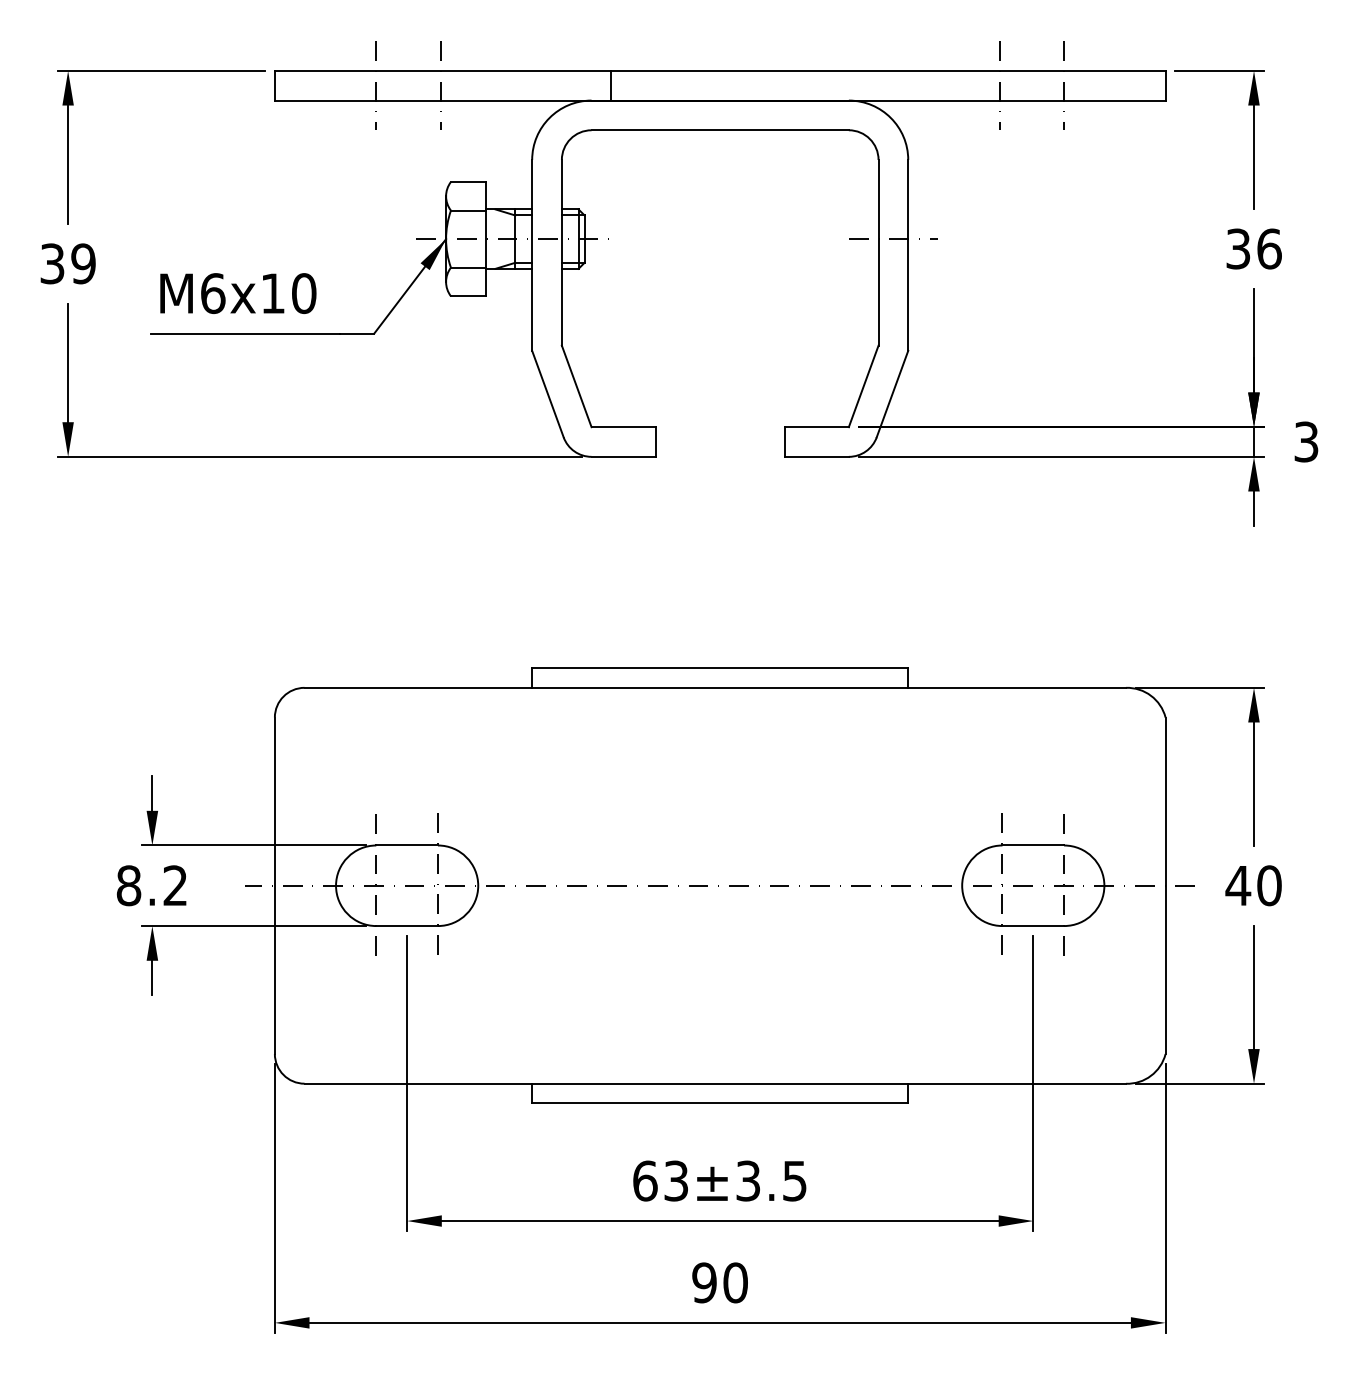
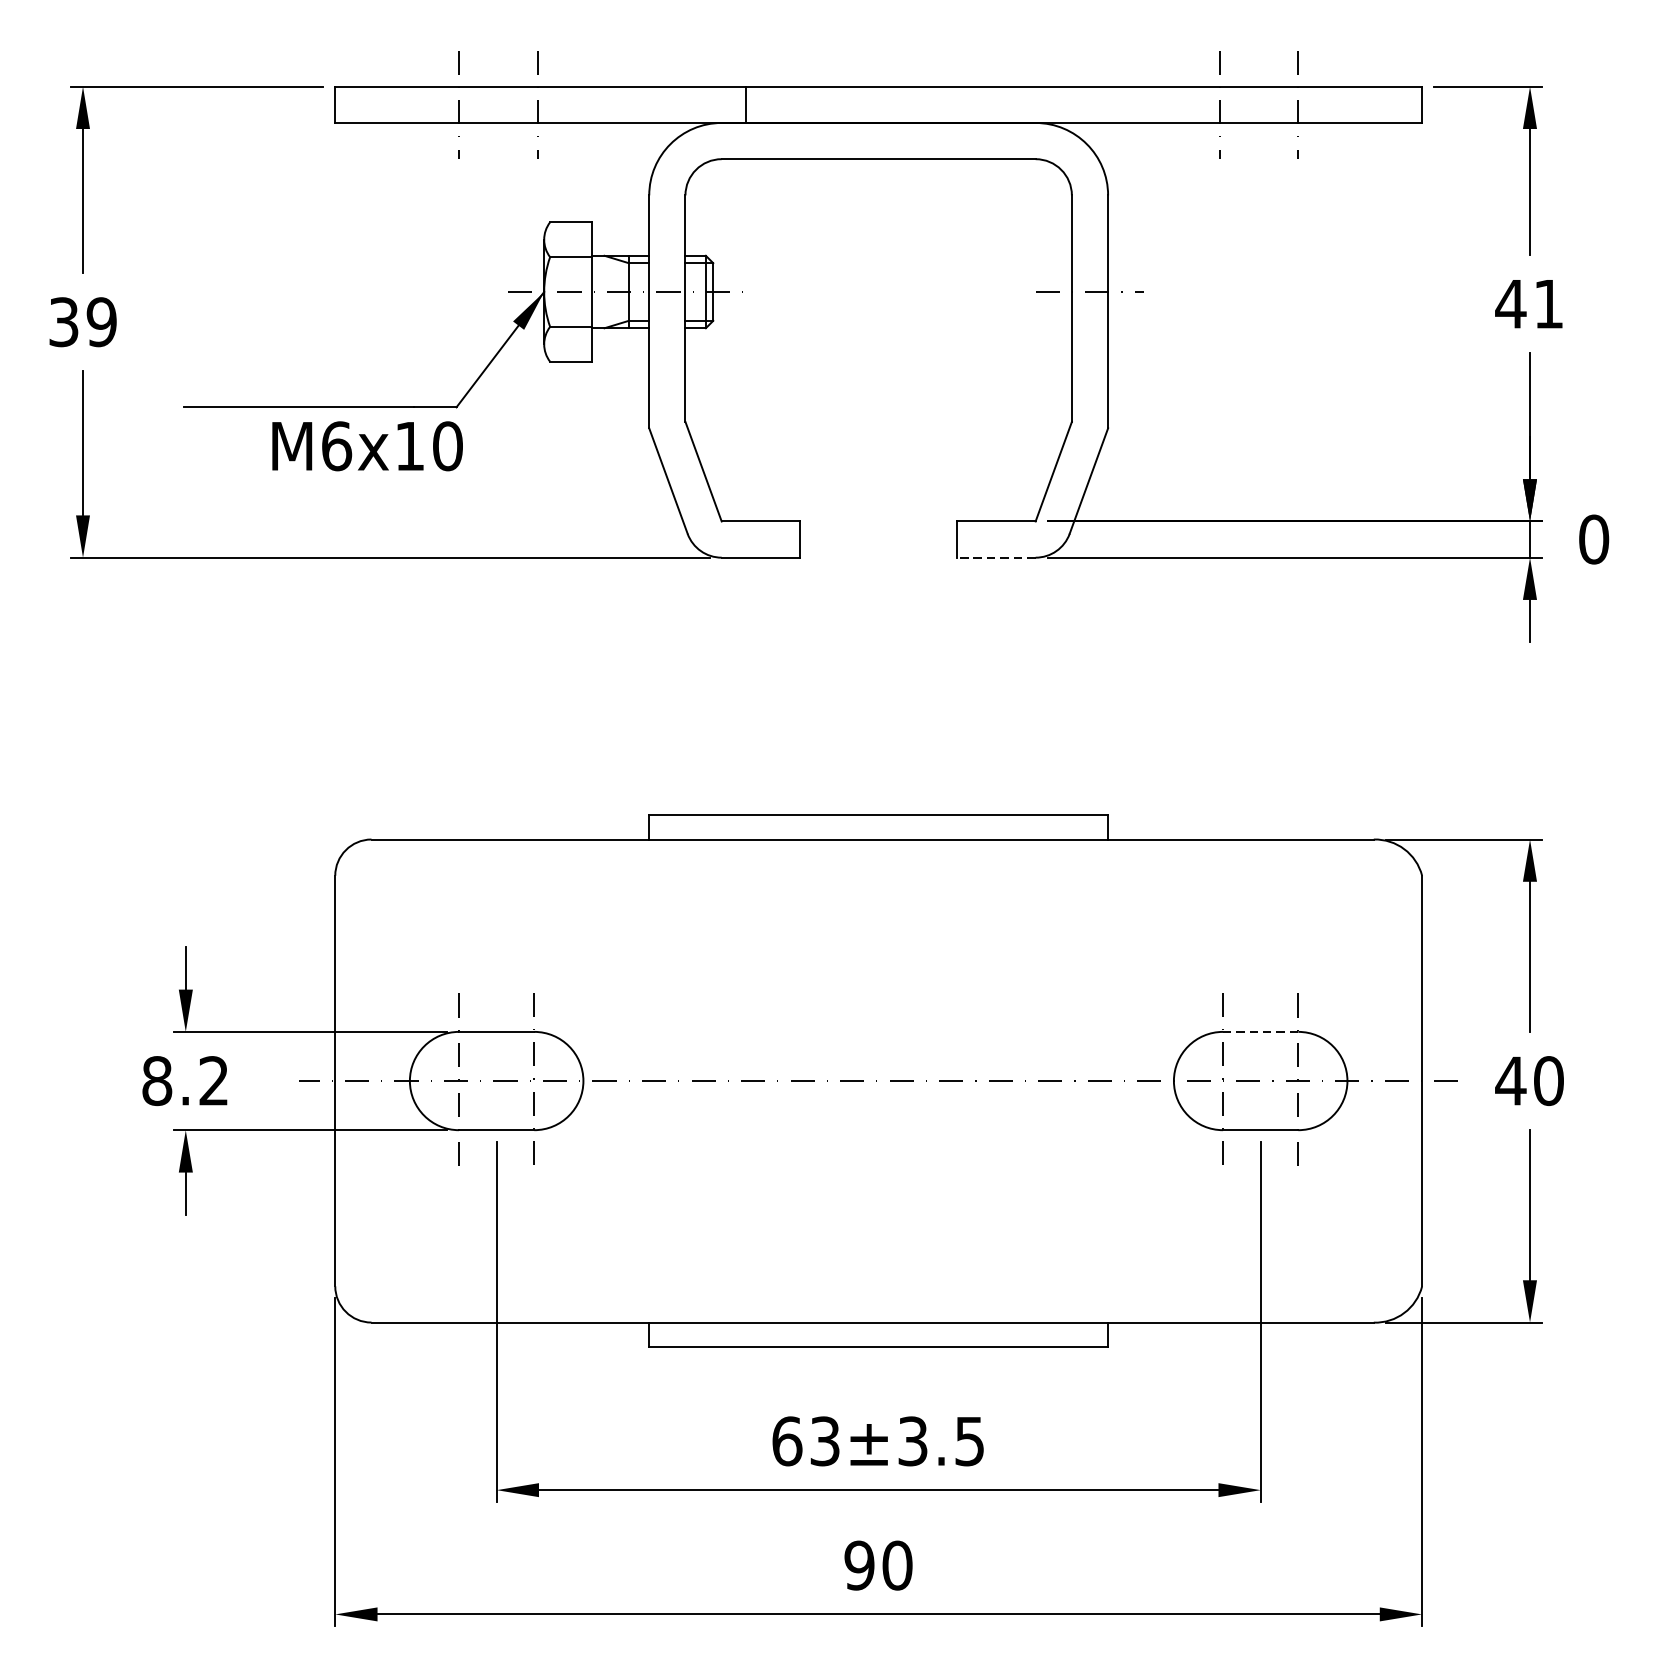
text: (1253, 248) -> (1529, 303), 36 -> 41
text: (238, 293) -> (367, 446), moved
text: (1306, 441) -> (1594, 538), 3 -> 0
line: (816, 456) -> (996, 557), solid -> dashed
line: (1033, 845) -> (1260, 1031), solid -> dashed

